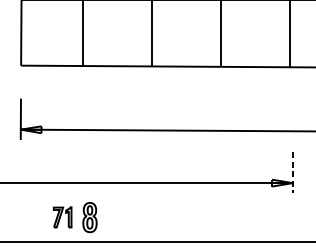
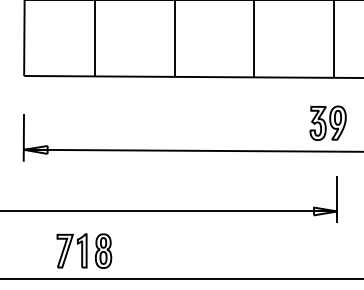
part: (284, 105) -> (327, 122), added
line: (292, 172) -> (337, 199), dashed -> solid
part: (62, 216) -> (71, 250), size x1.43

